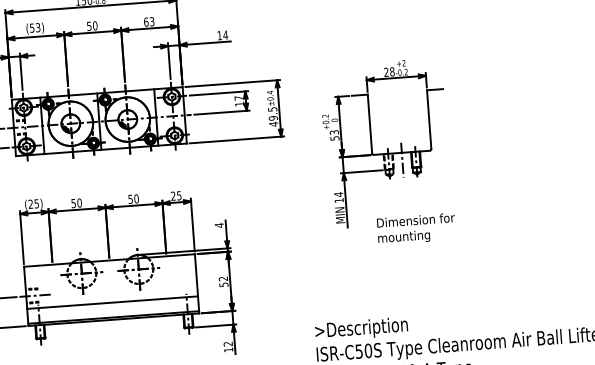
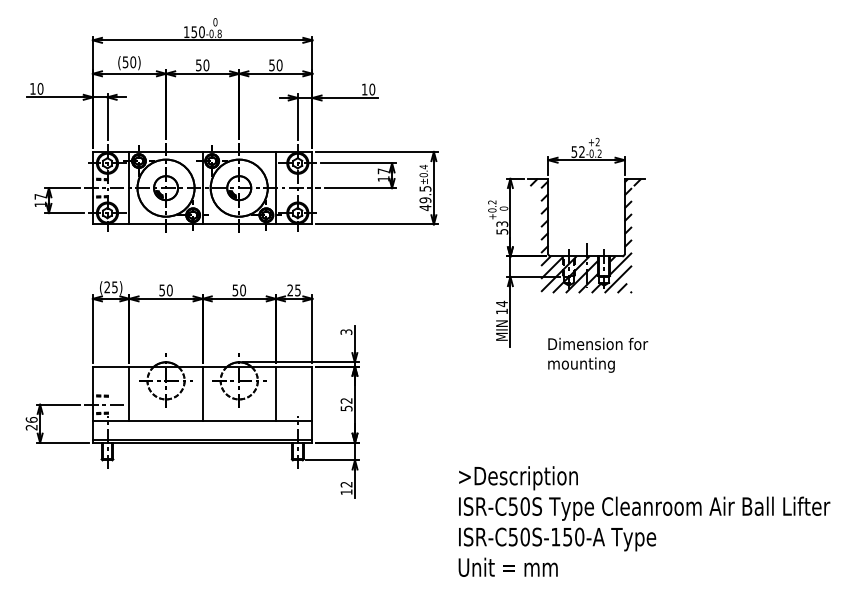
text: (148, 22) -> (275, 65), 63 -> 50
text: (38, 27) -> (133, 62), (53) -> (50)
text: (225, 35) -> (372, 89), 14 -> 10
text: (388, 72) -> (577, 152), 28 -> 52
hatch: (399, 136) -> (585, 235), added
text: (219, 225) -> (346, 332), 4 -> 3
line: (167, 277) -> (275, 393), added
line: (110, 281) -> (202, 393), added
line: (54, 285) -> (129, 393), added

